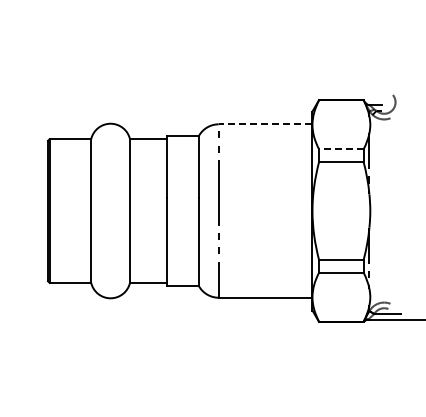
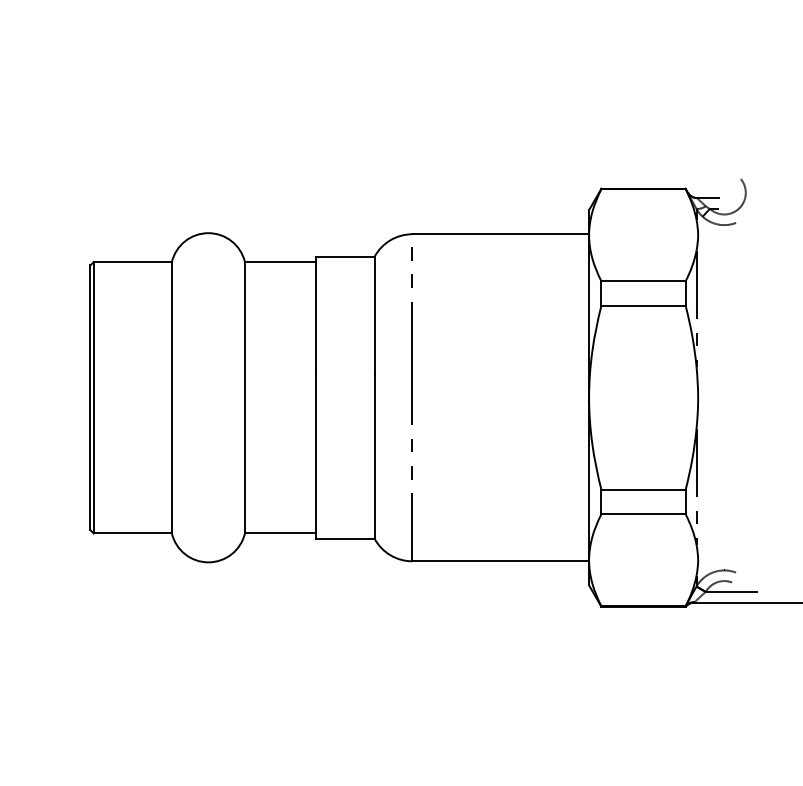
line: (265, 124) -> (500, 234), dashed -> solid
line: (340, 149) -> (641, 281), dashed -> solid

